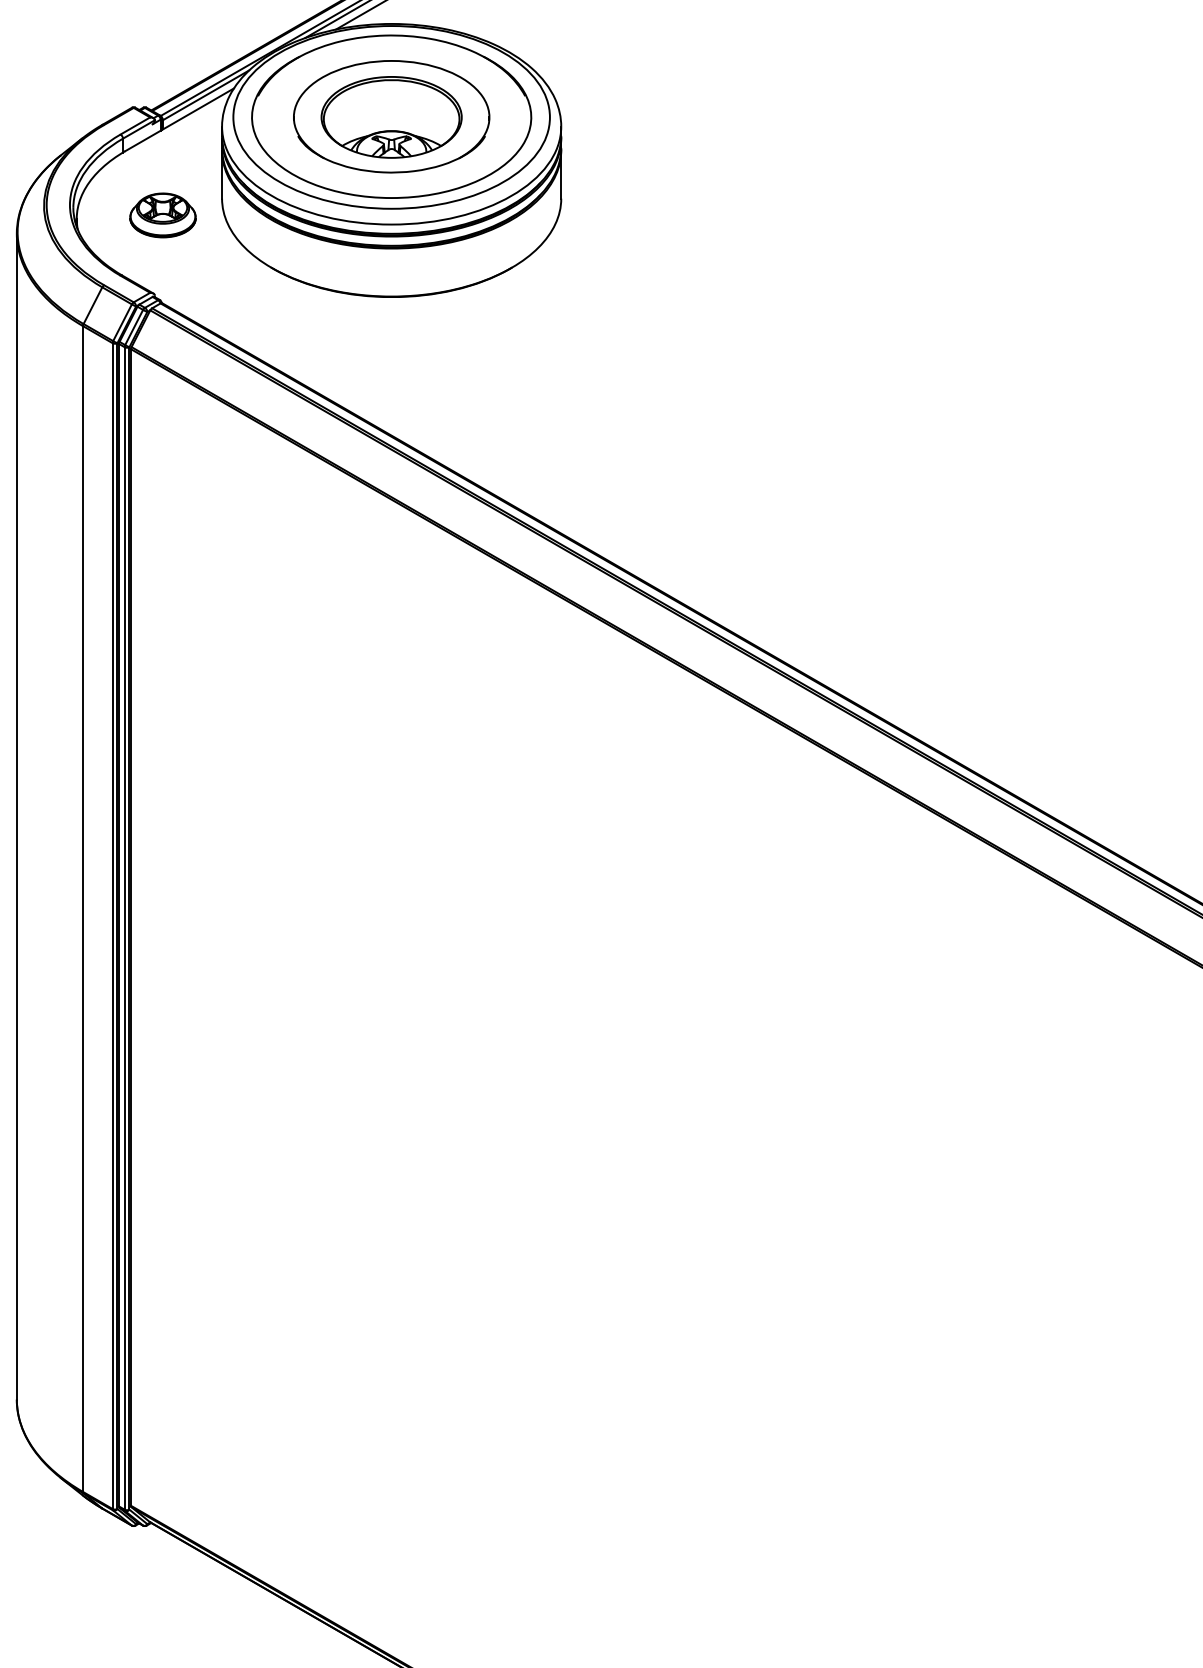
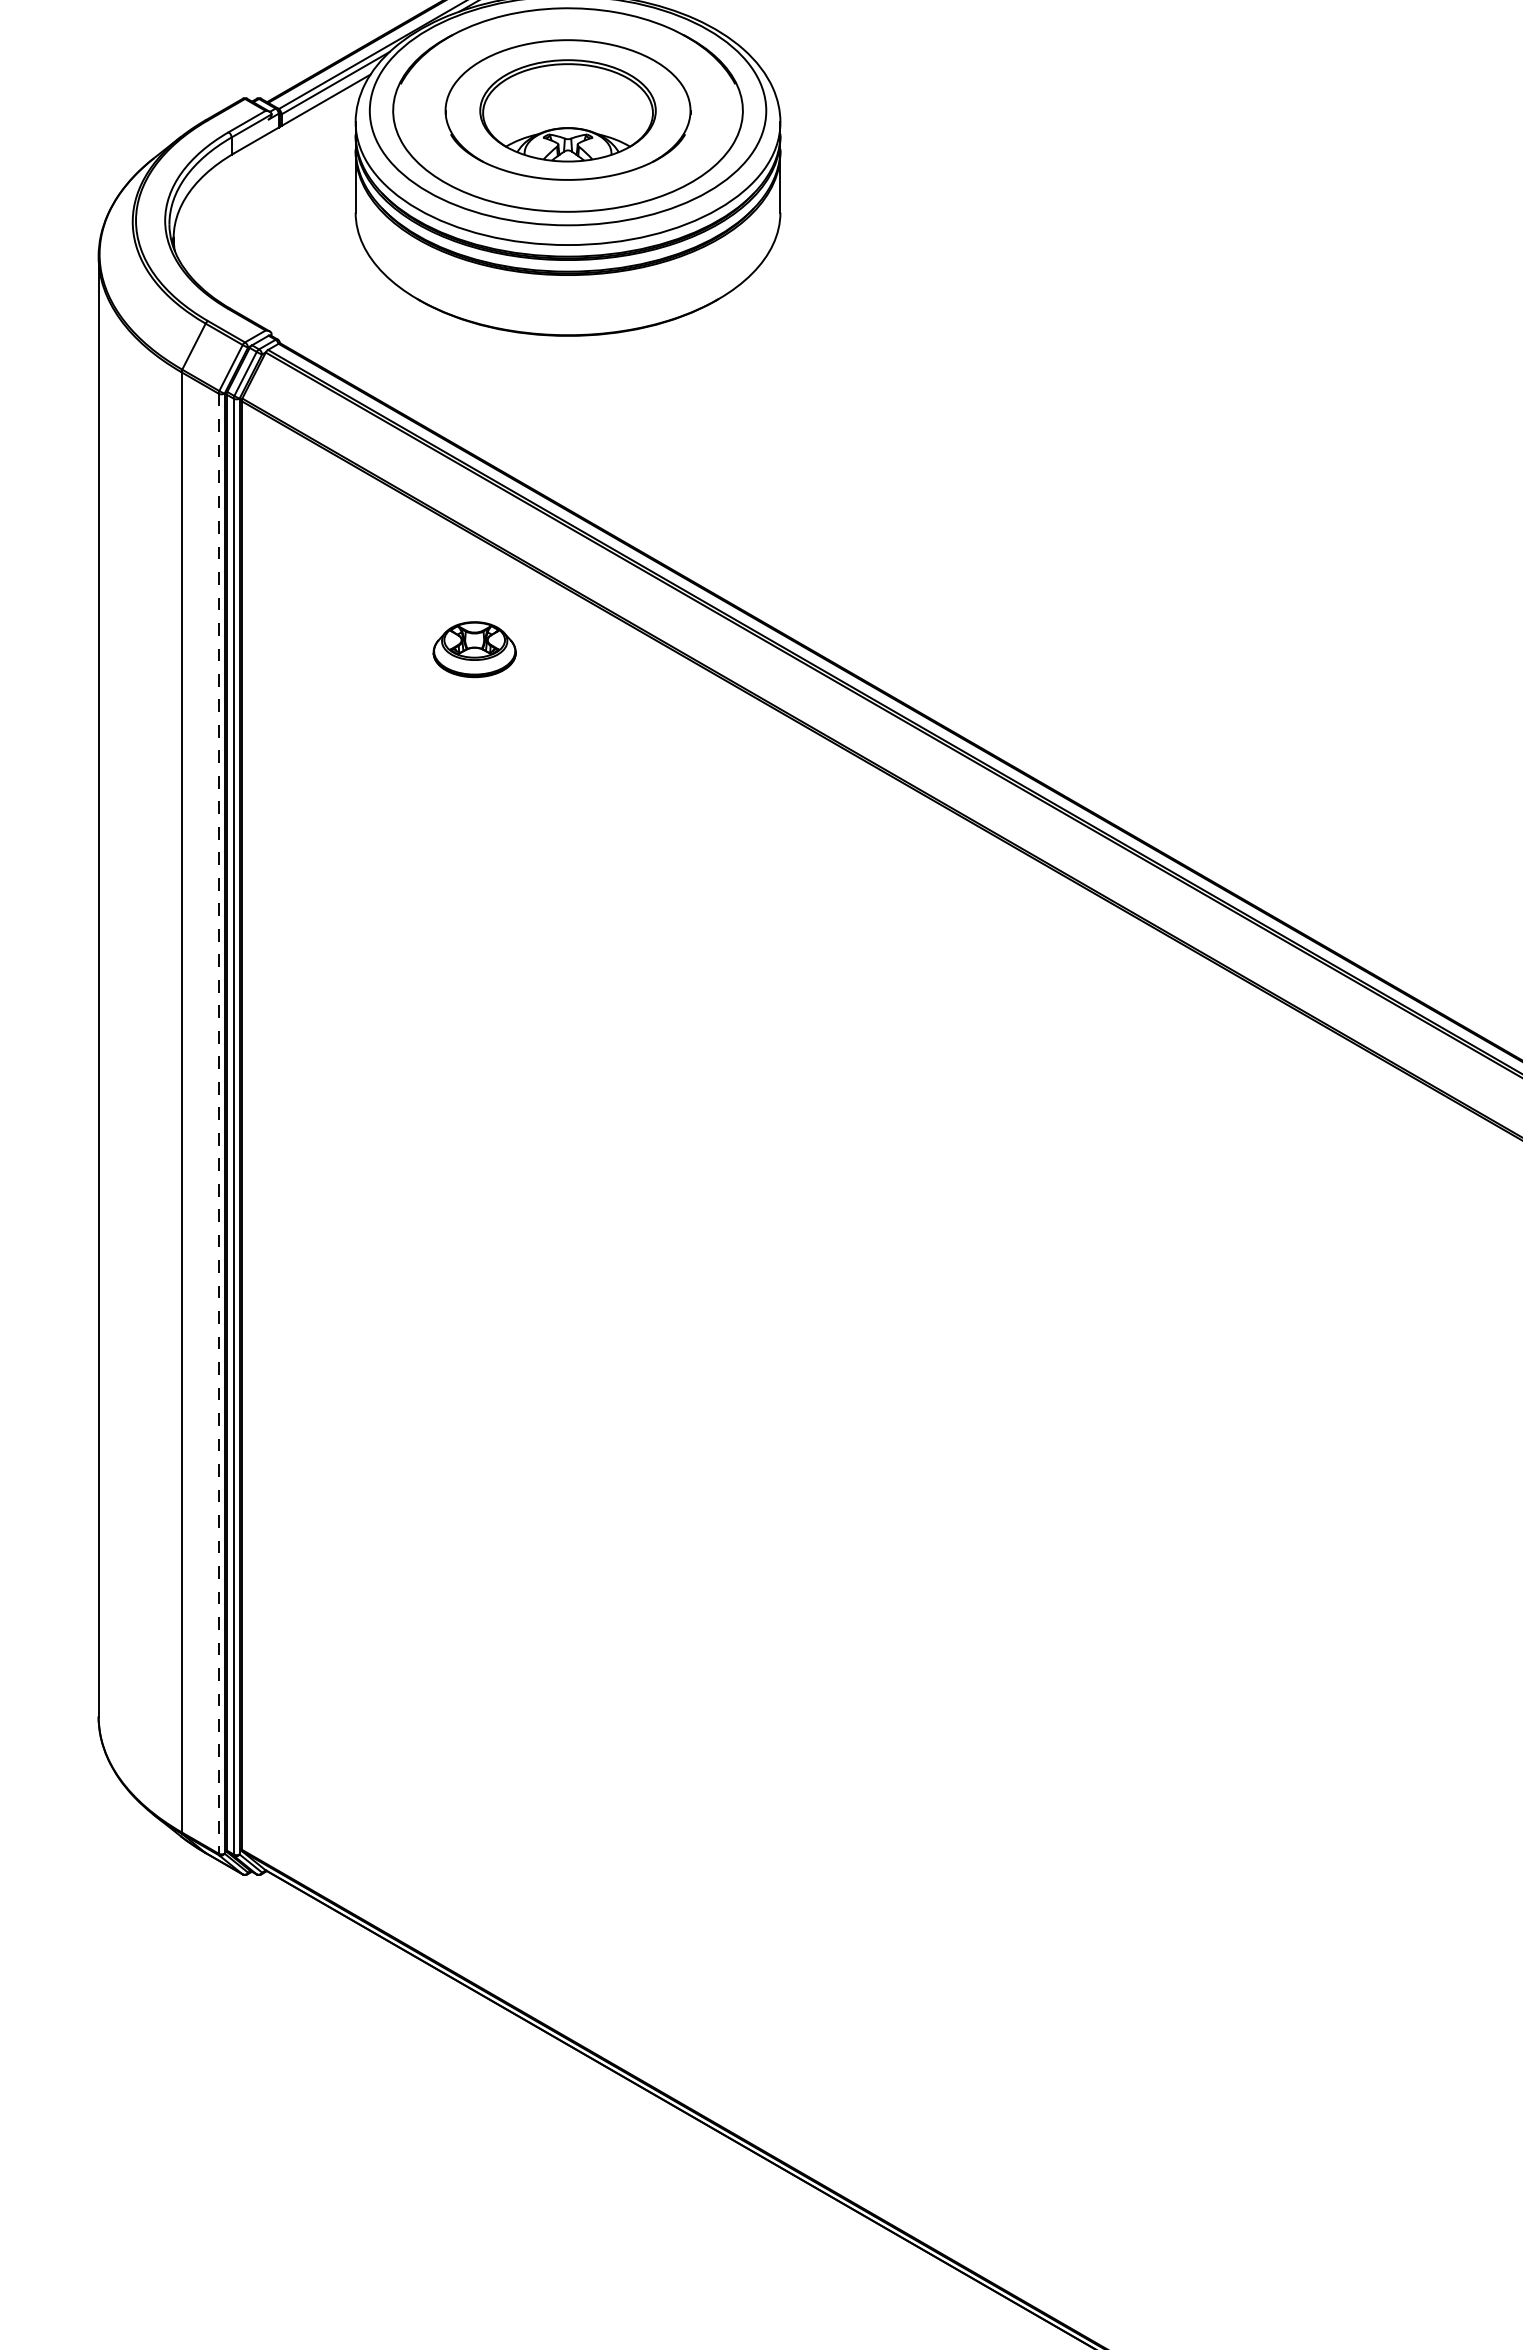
part: (162, 215) -> (474, 649), moved
line: (112, 926) -> (218, 1123), solid -> dashed

